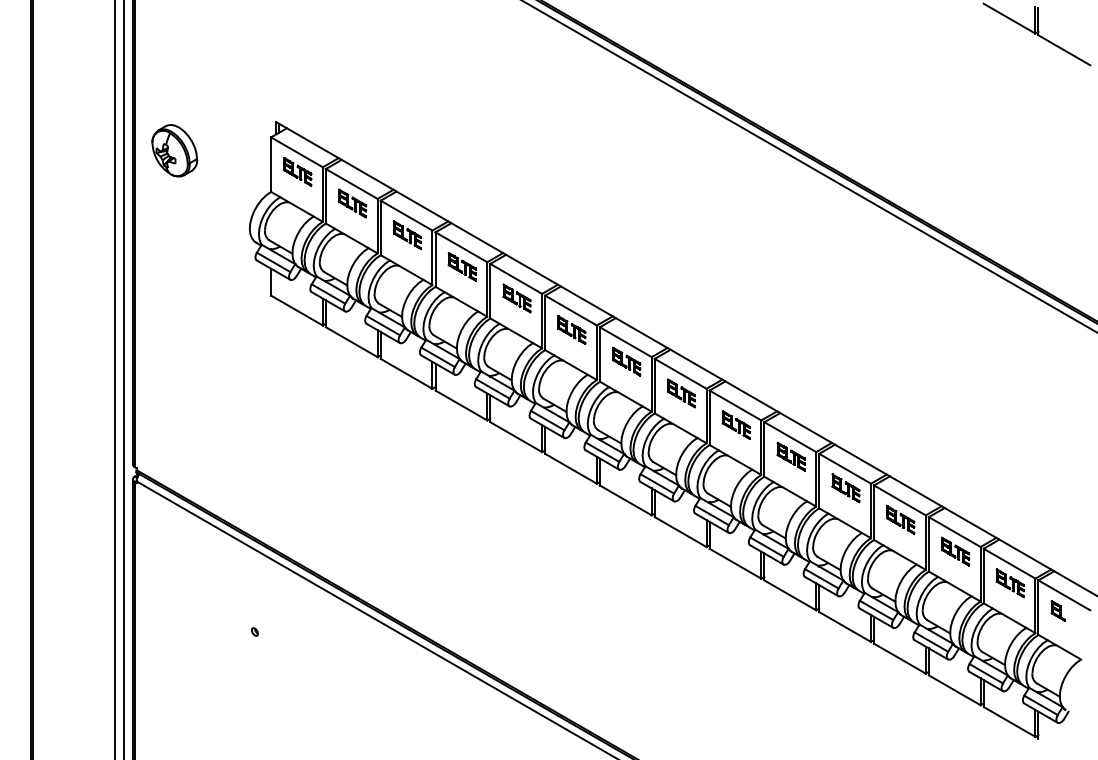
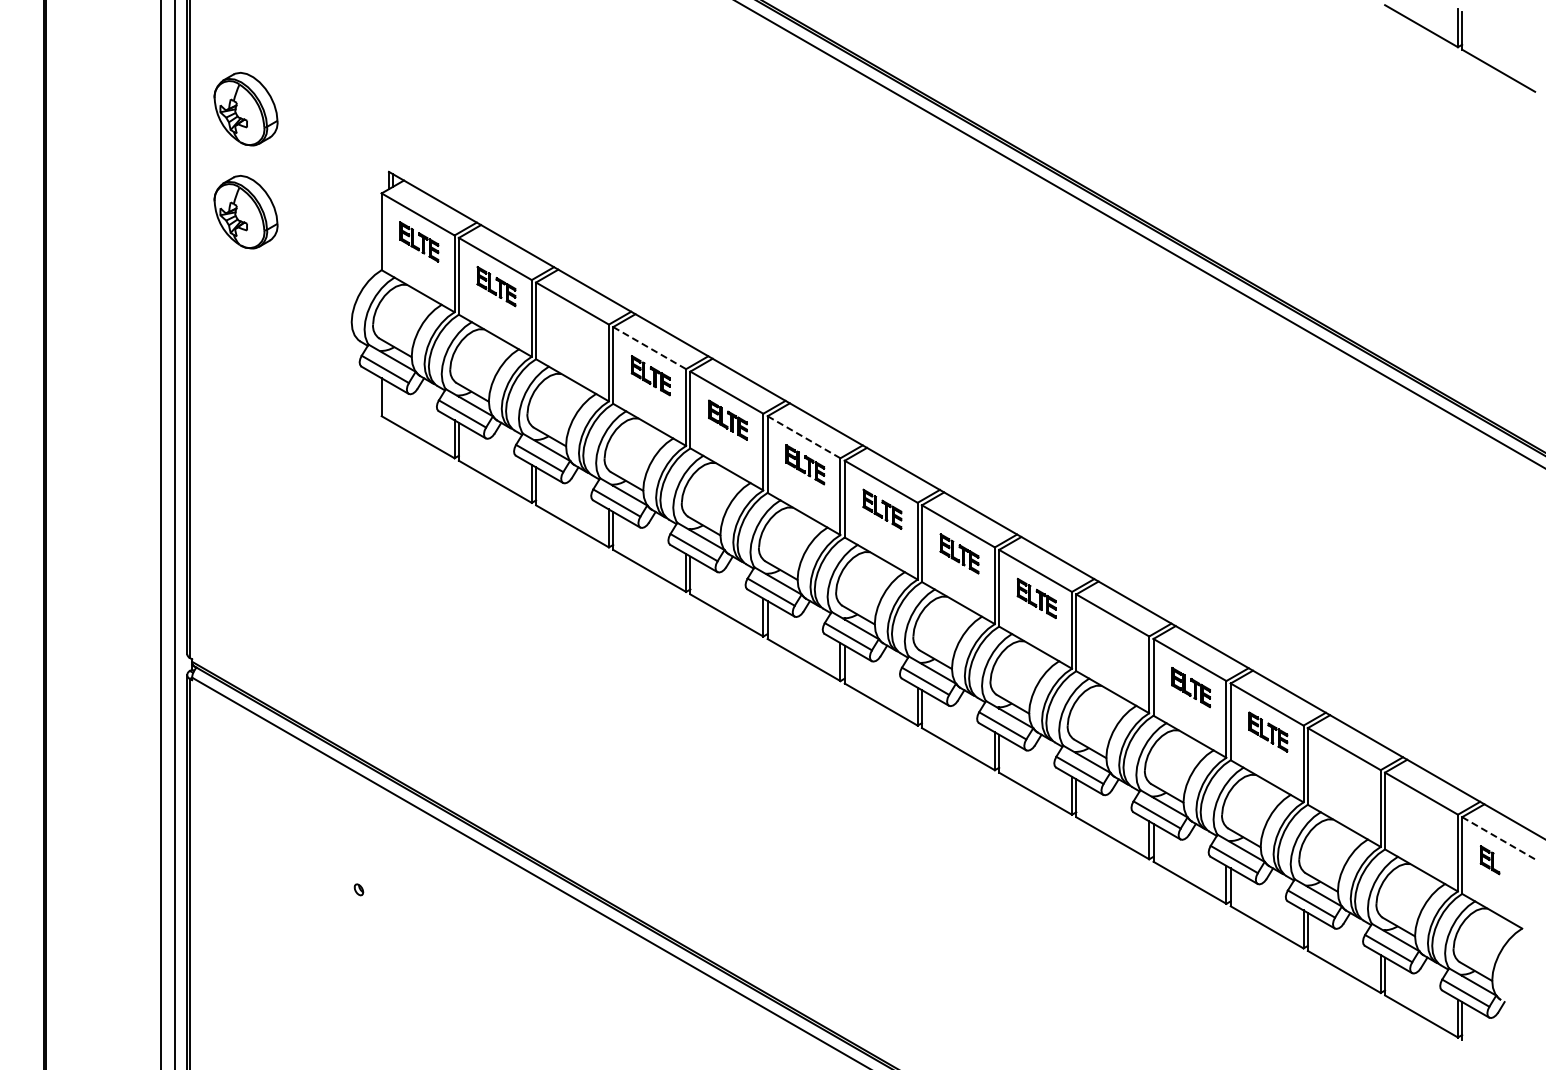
part: (174, 77) -> (245, 109), added
part: (407, 234) -> (573, 330), removed
line: (462, 247) -> (650, 348), solid -> dashed
line: (571, 310) -> (804, 437), solid -> dashed
part: (790, 456) -> (1113, 642), removed
part: (955, 551) -> (1345, 776), removed
part: (1010, 582) -> (1422, 820), removed
line: (1064, 595) -> (1499, 838), solid -> dashed

